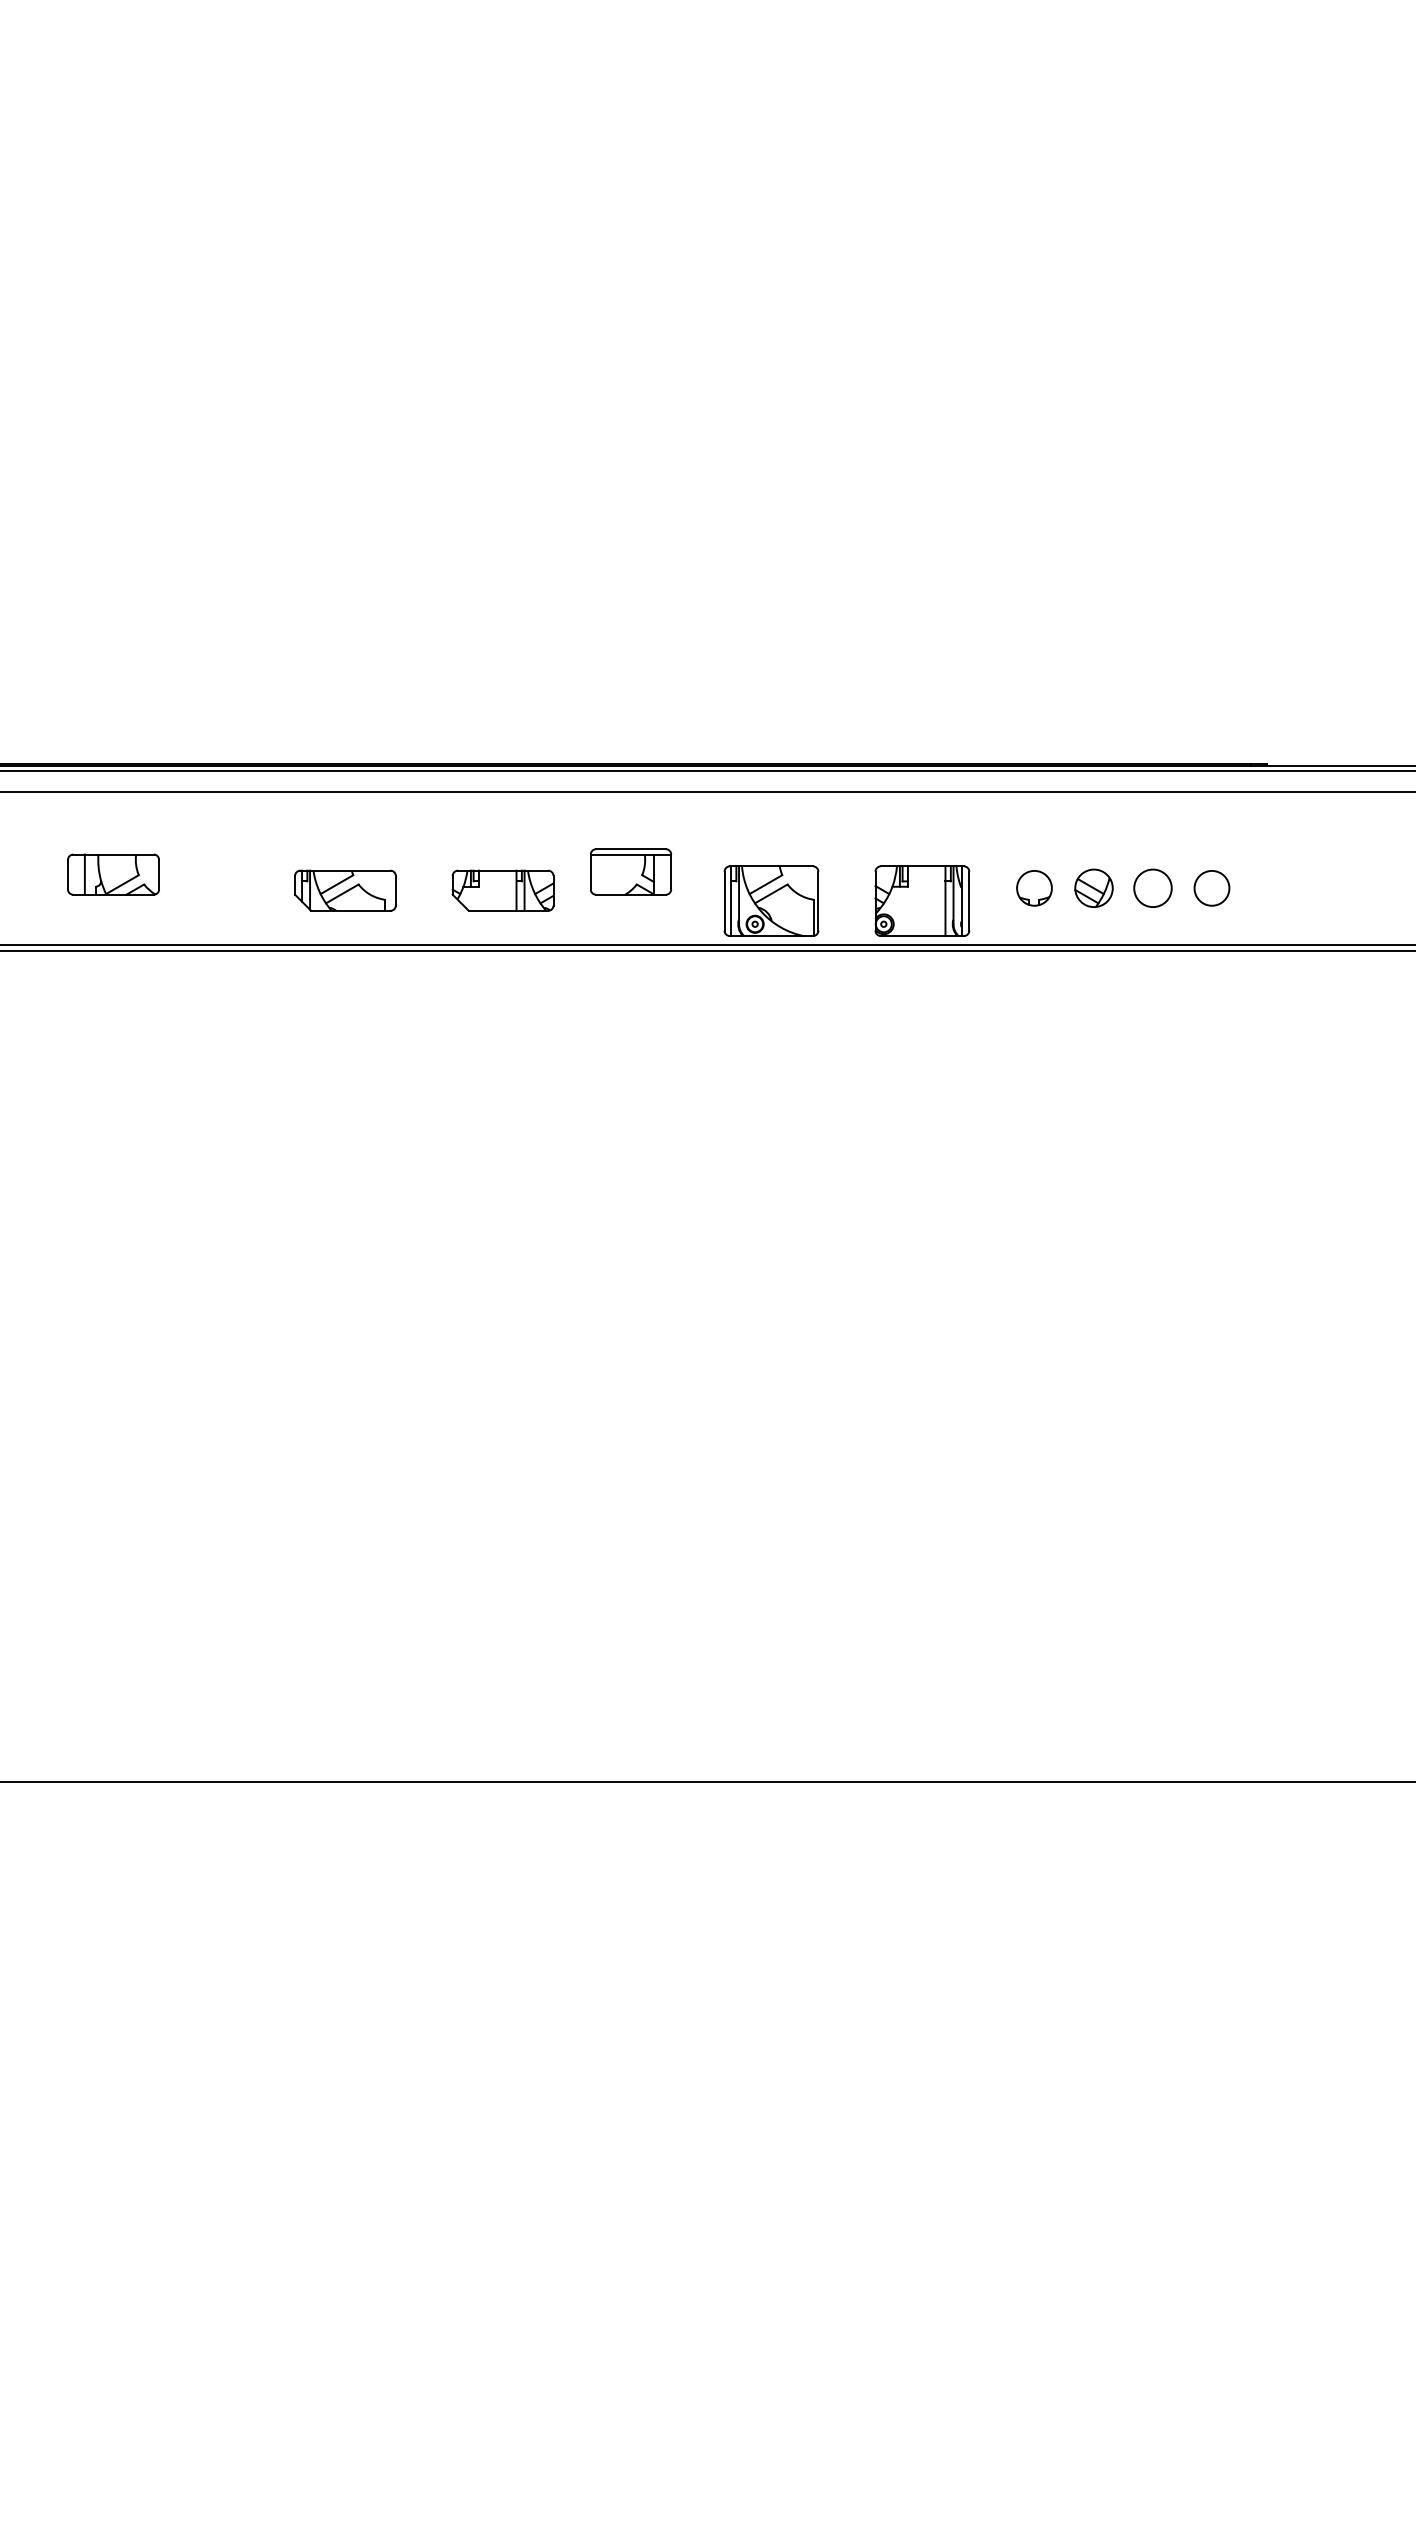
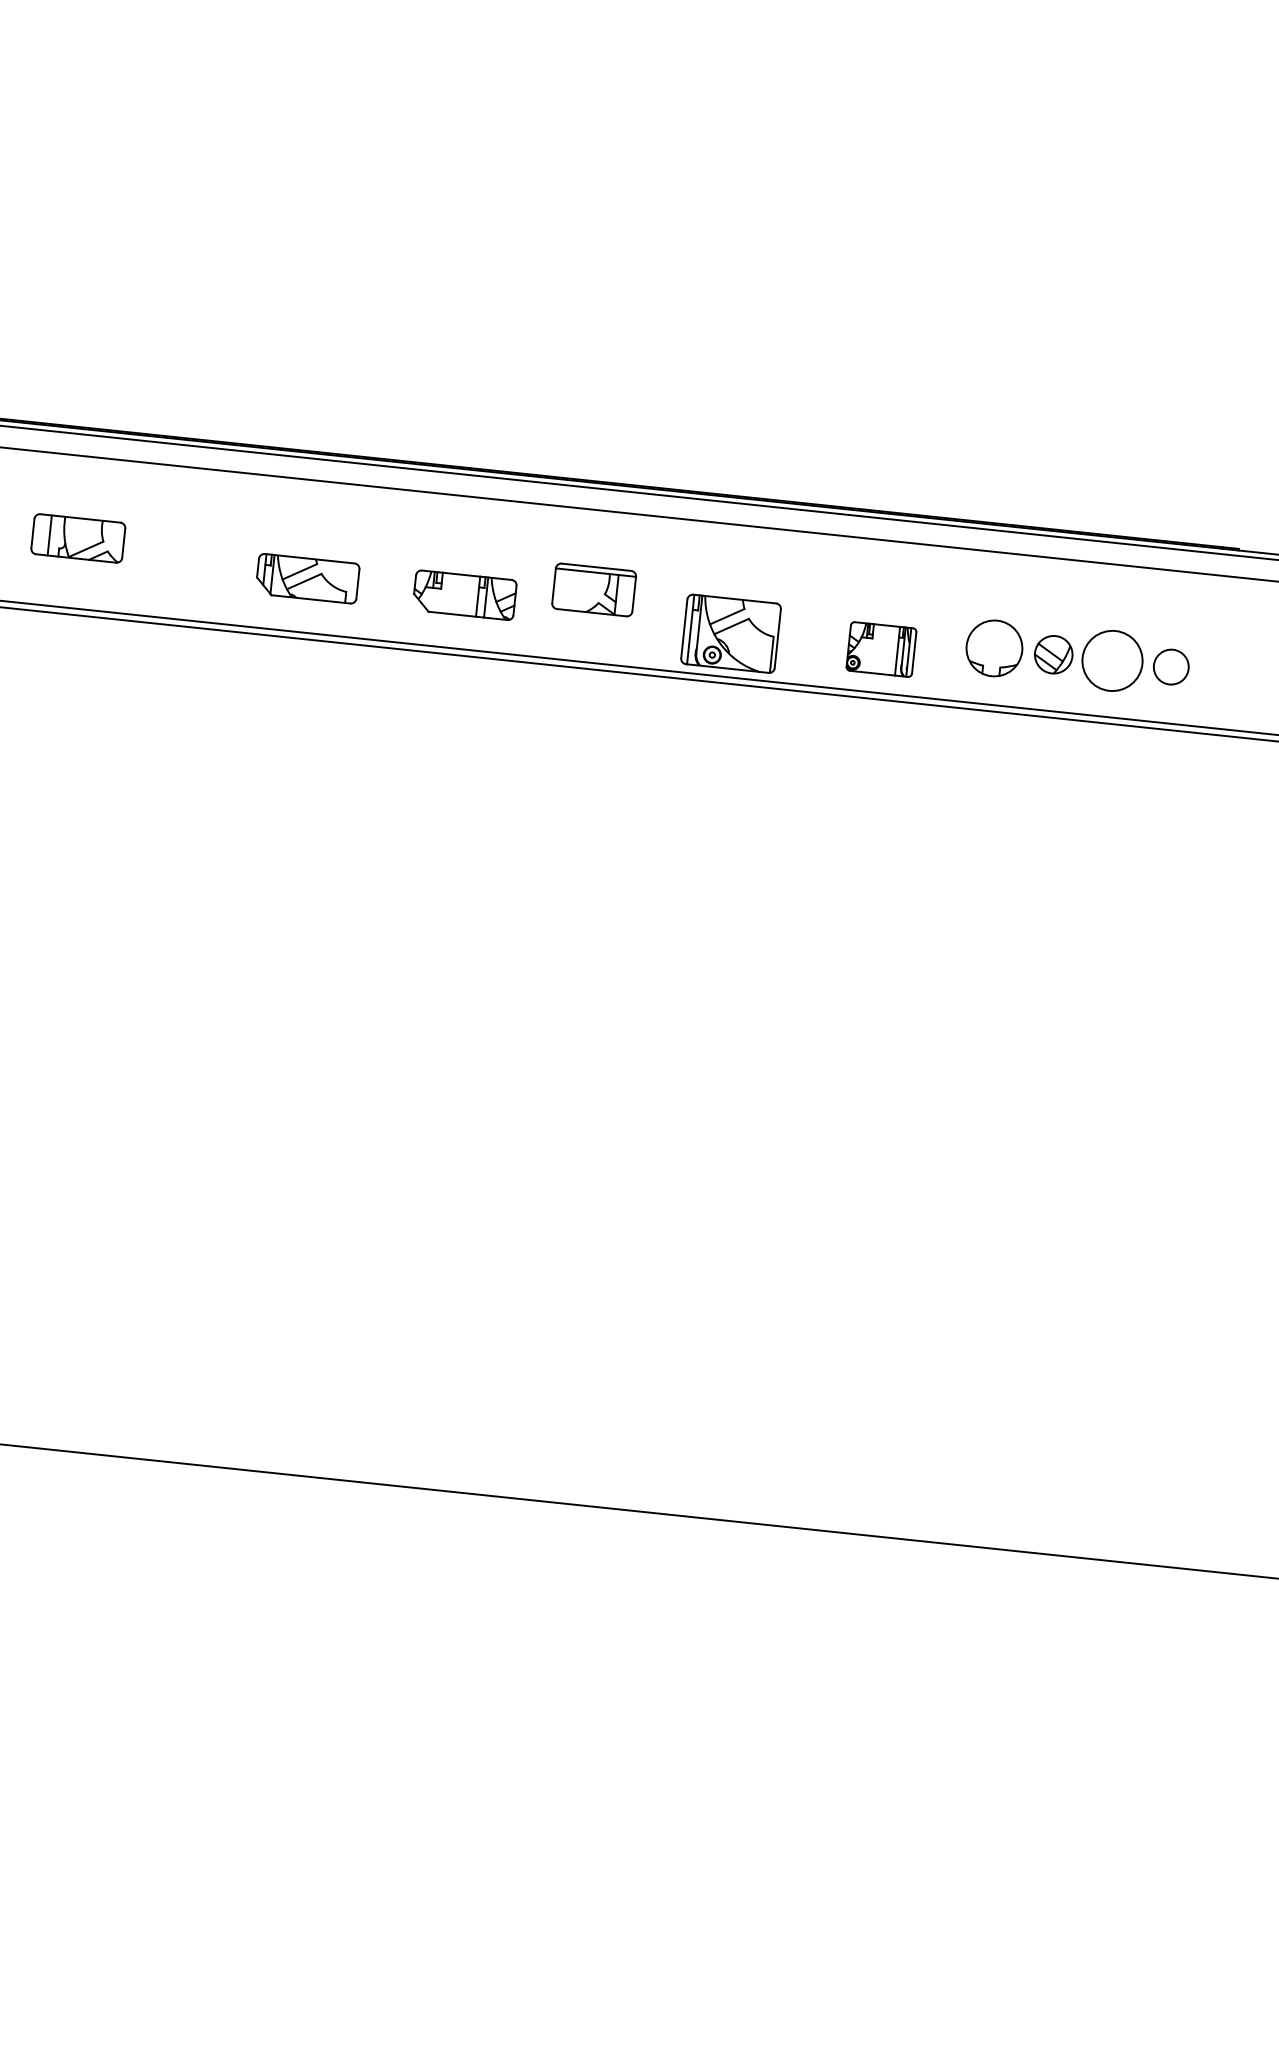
part: (1034, 888) -> (994, 648), size x1.6
circle: (1152, 888) -> (1112, 661), size x1.6
part: (922, 900) -> (881, 648), size x0.7

